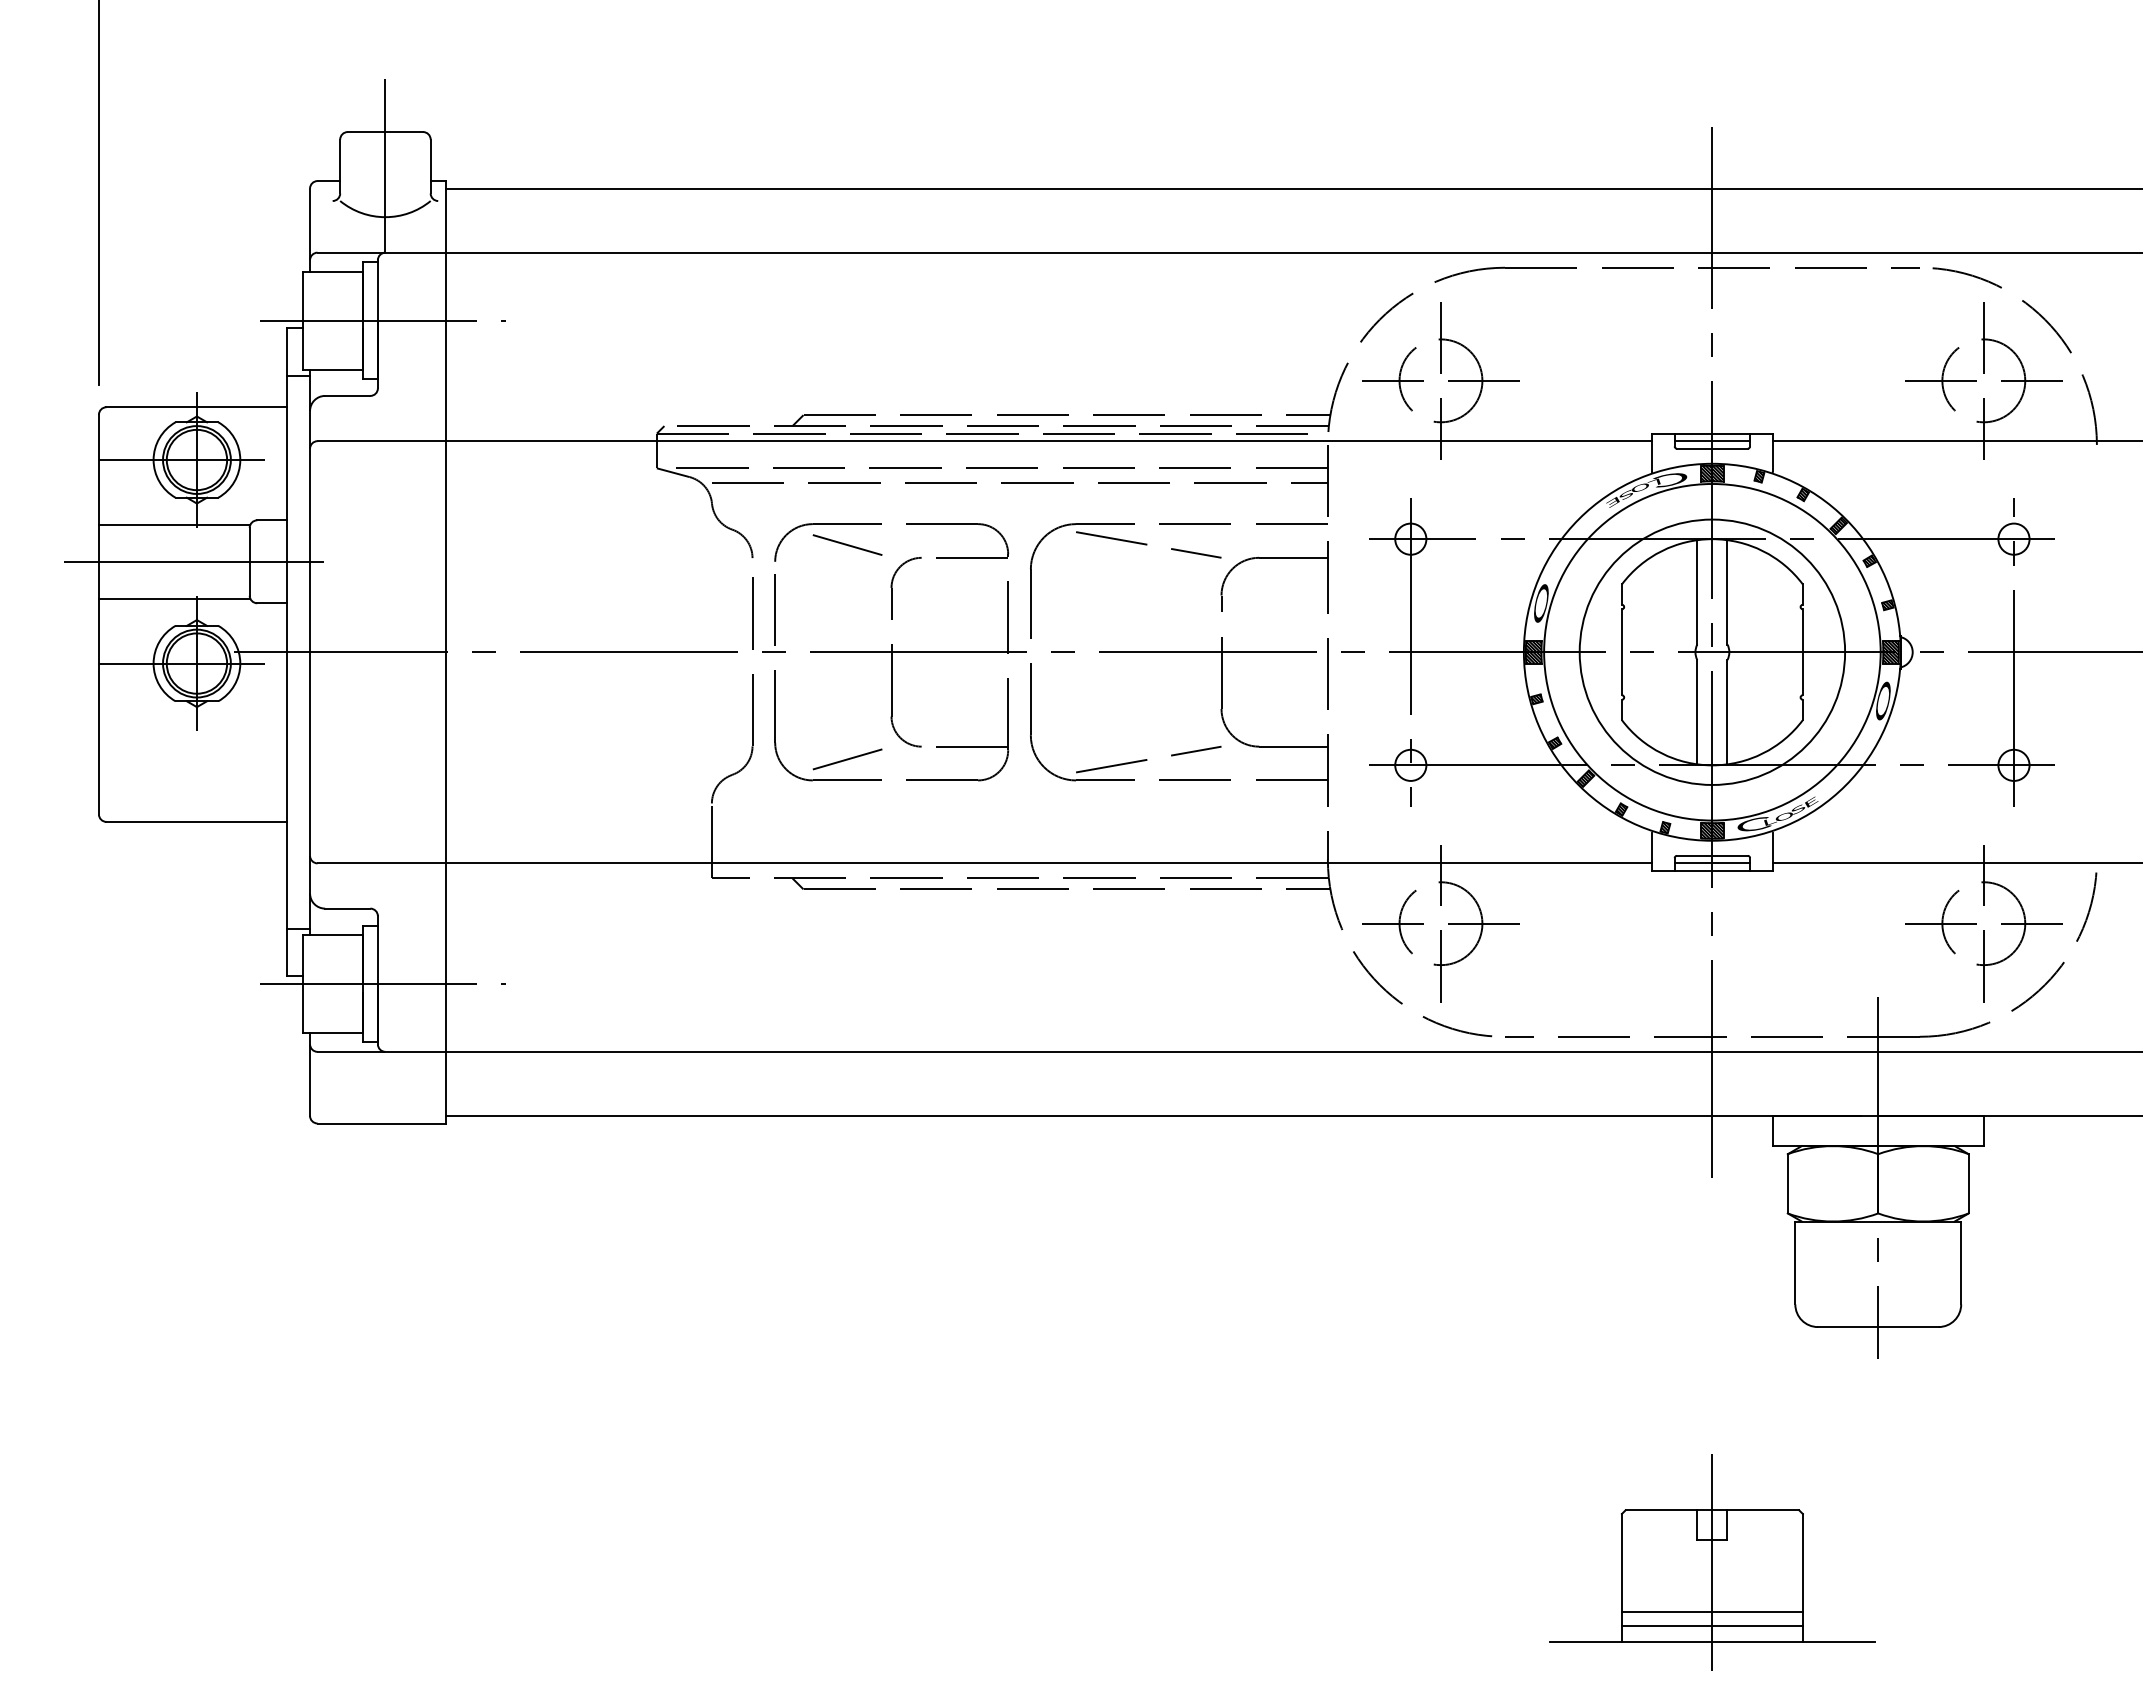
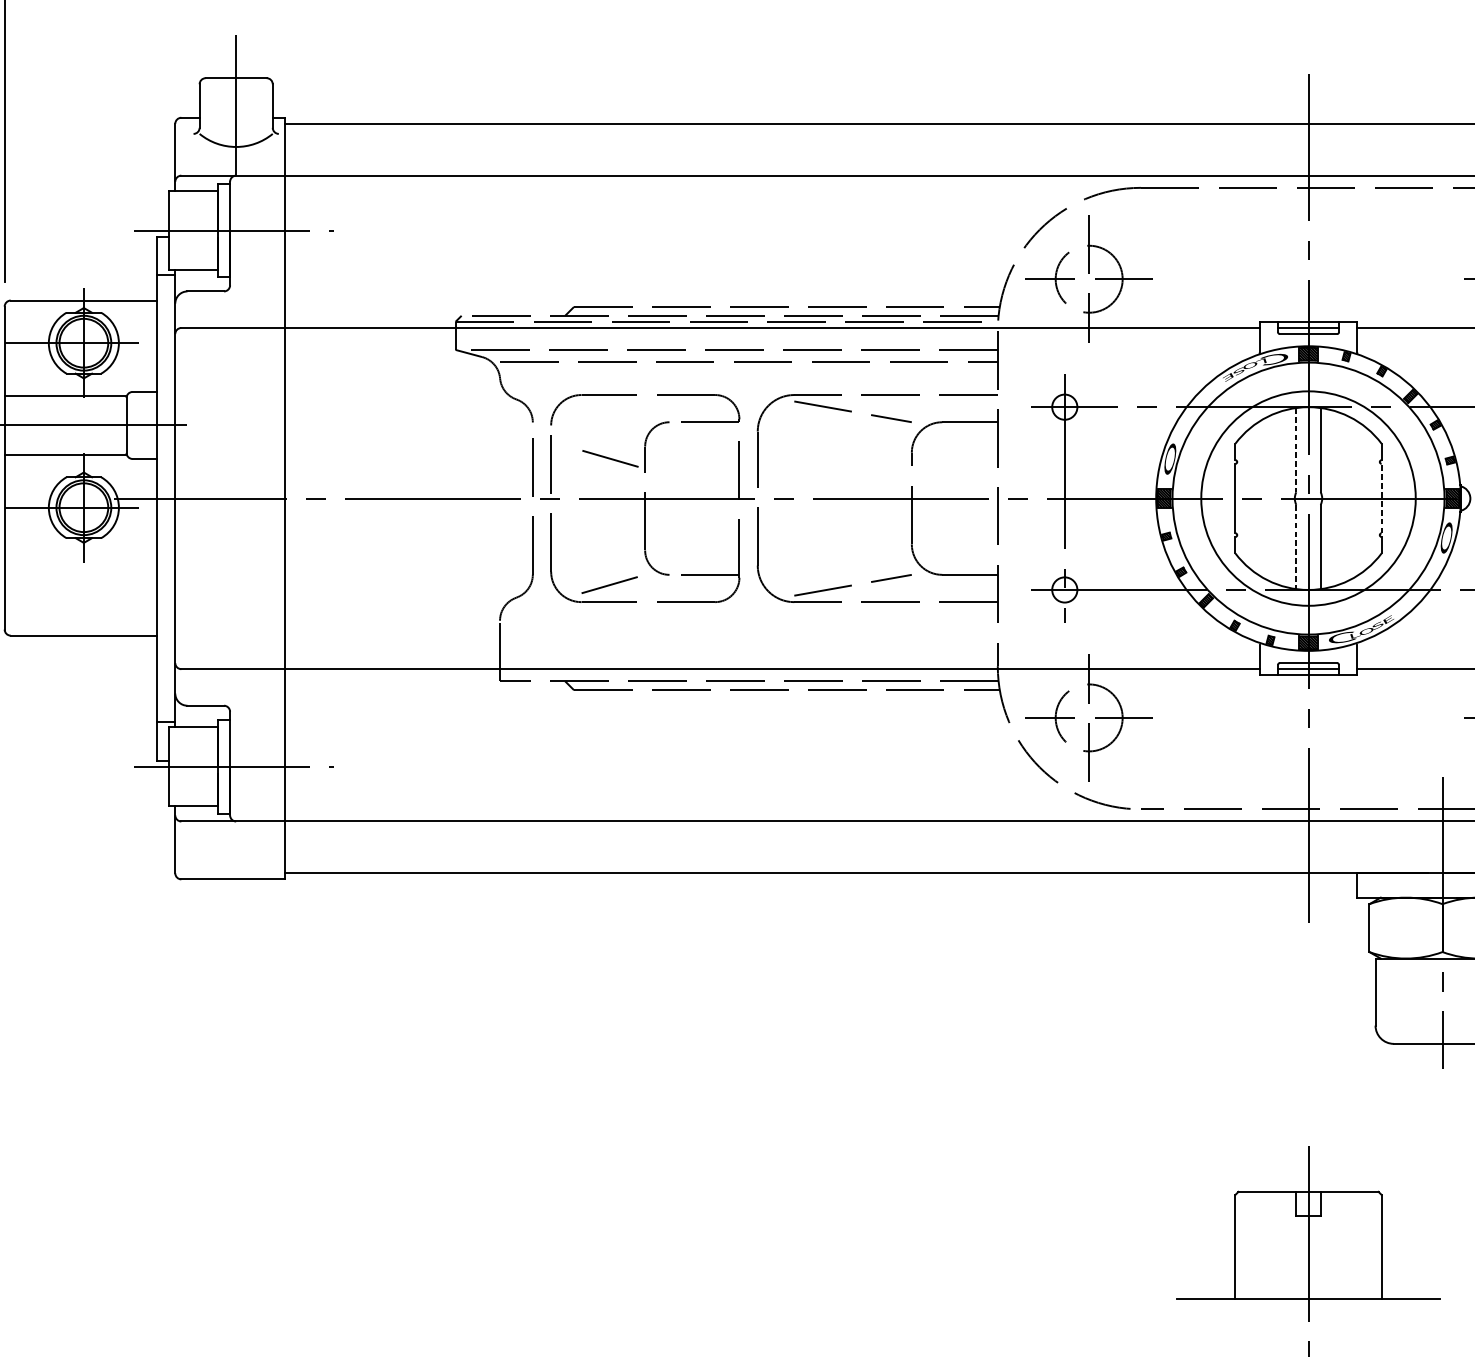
line: (847, 544) -> (610, 458), moved
line: (1697, 592) -> (1296, 450), solid -> dashed
line: (1802, 652) -> (1381, 498), solid -> dashed
line: (1697, 712) -> (1296, 547), solid -> dashed
line: (1711, 1612) -> (1307, 1274), removed
line: (1711, 1625) -> (1307, 1285), removed

